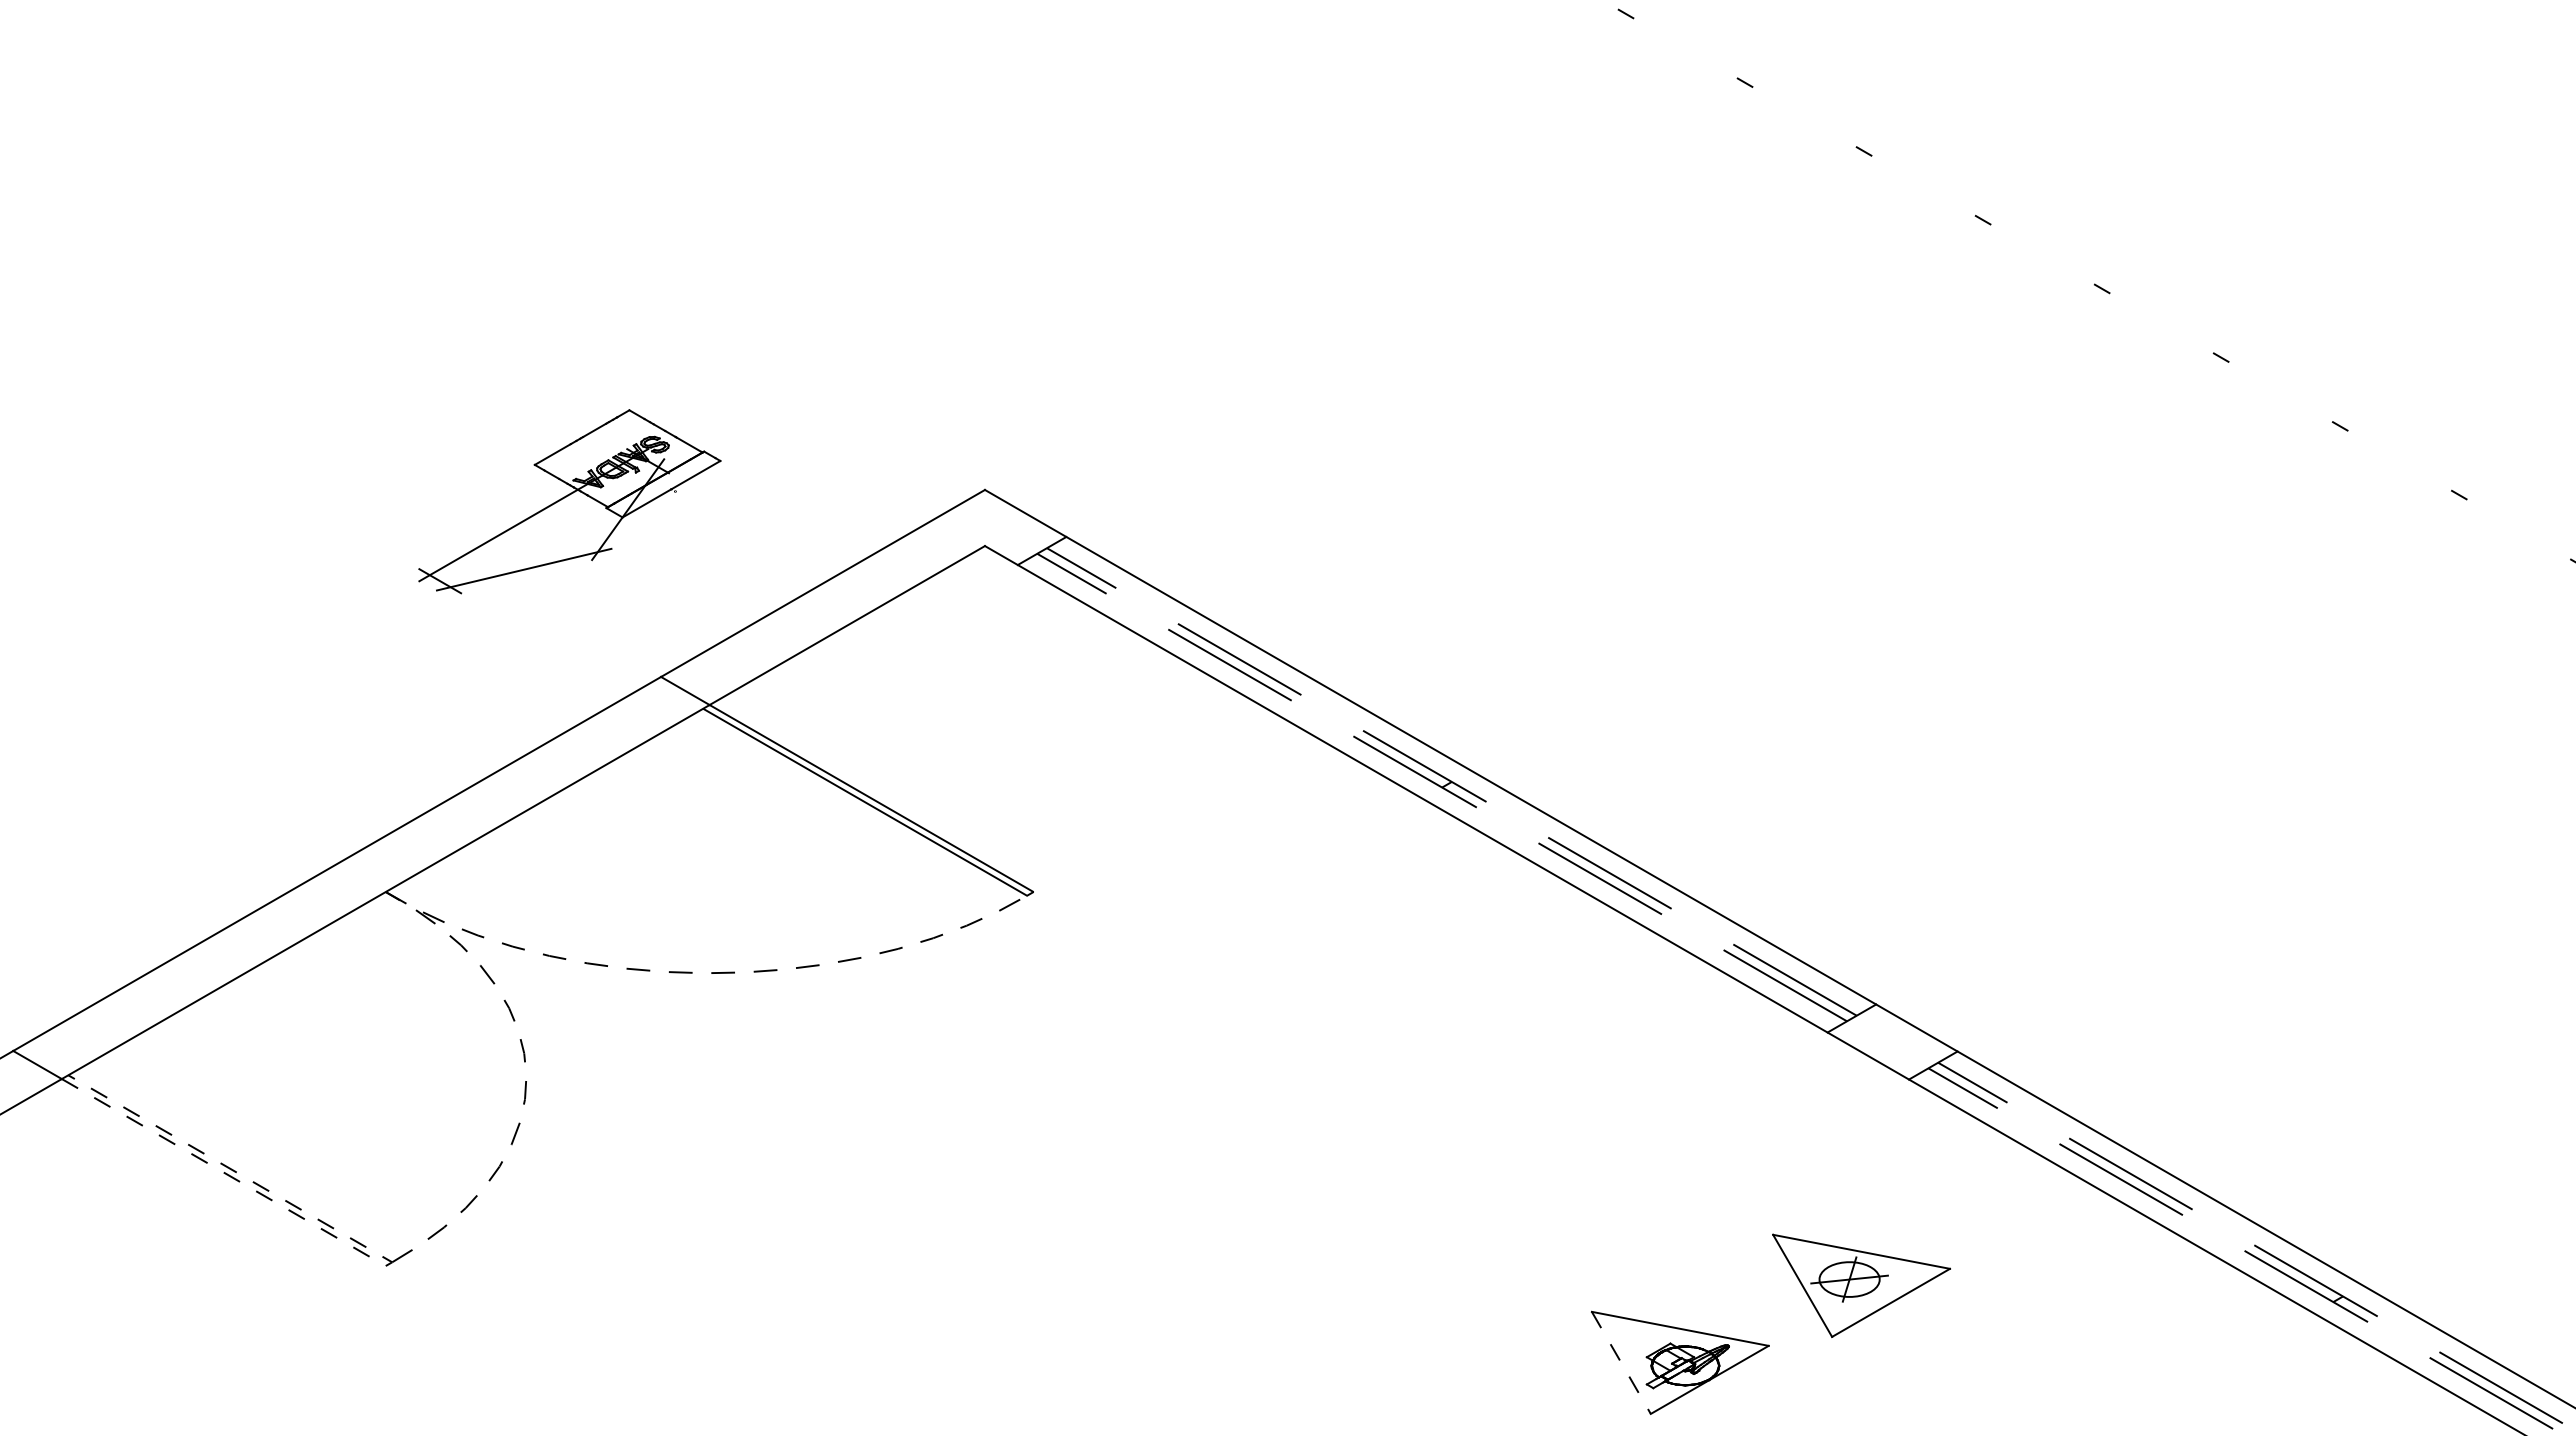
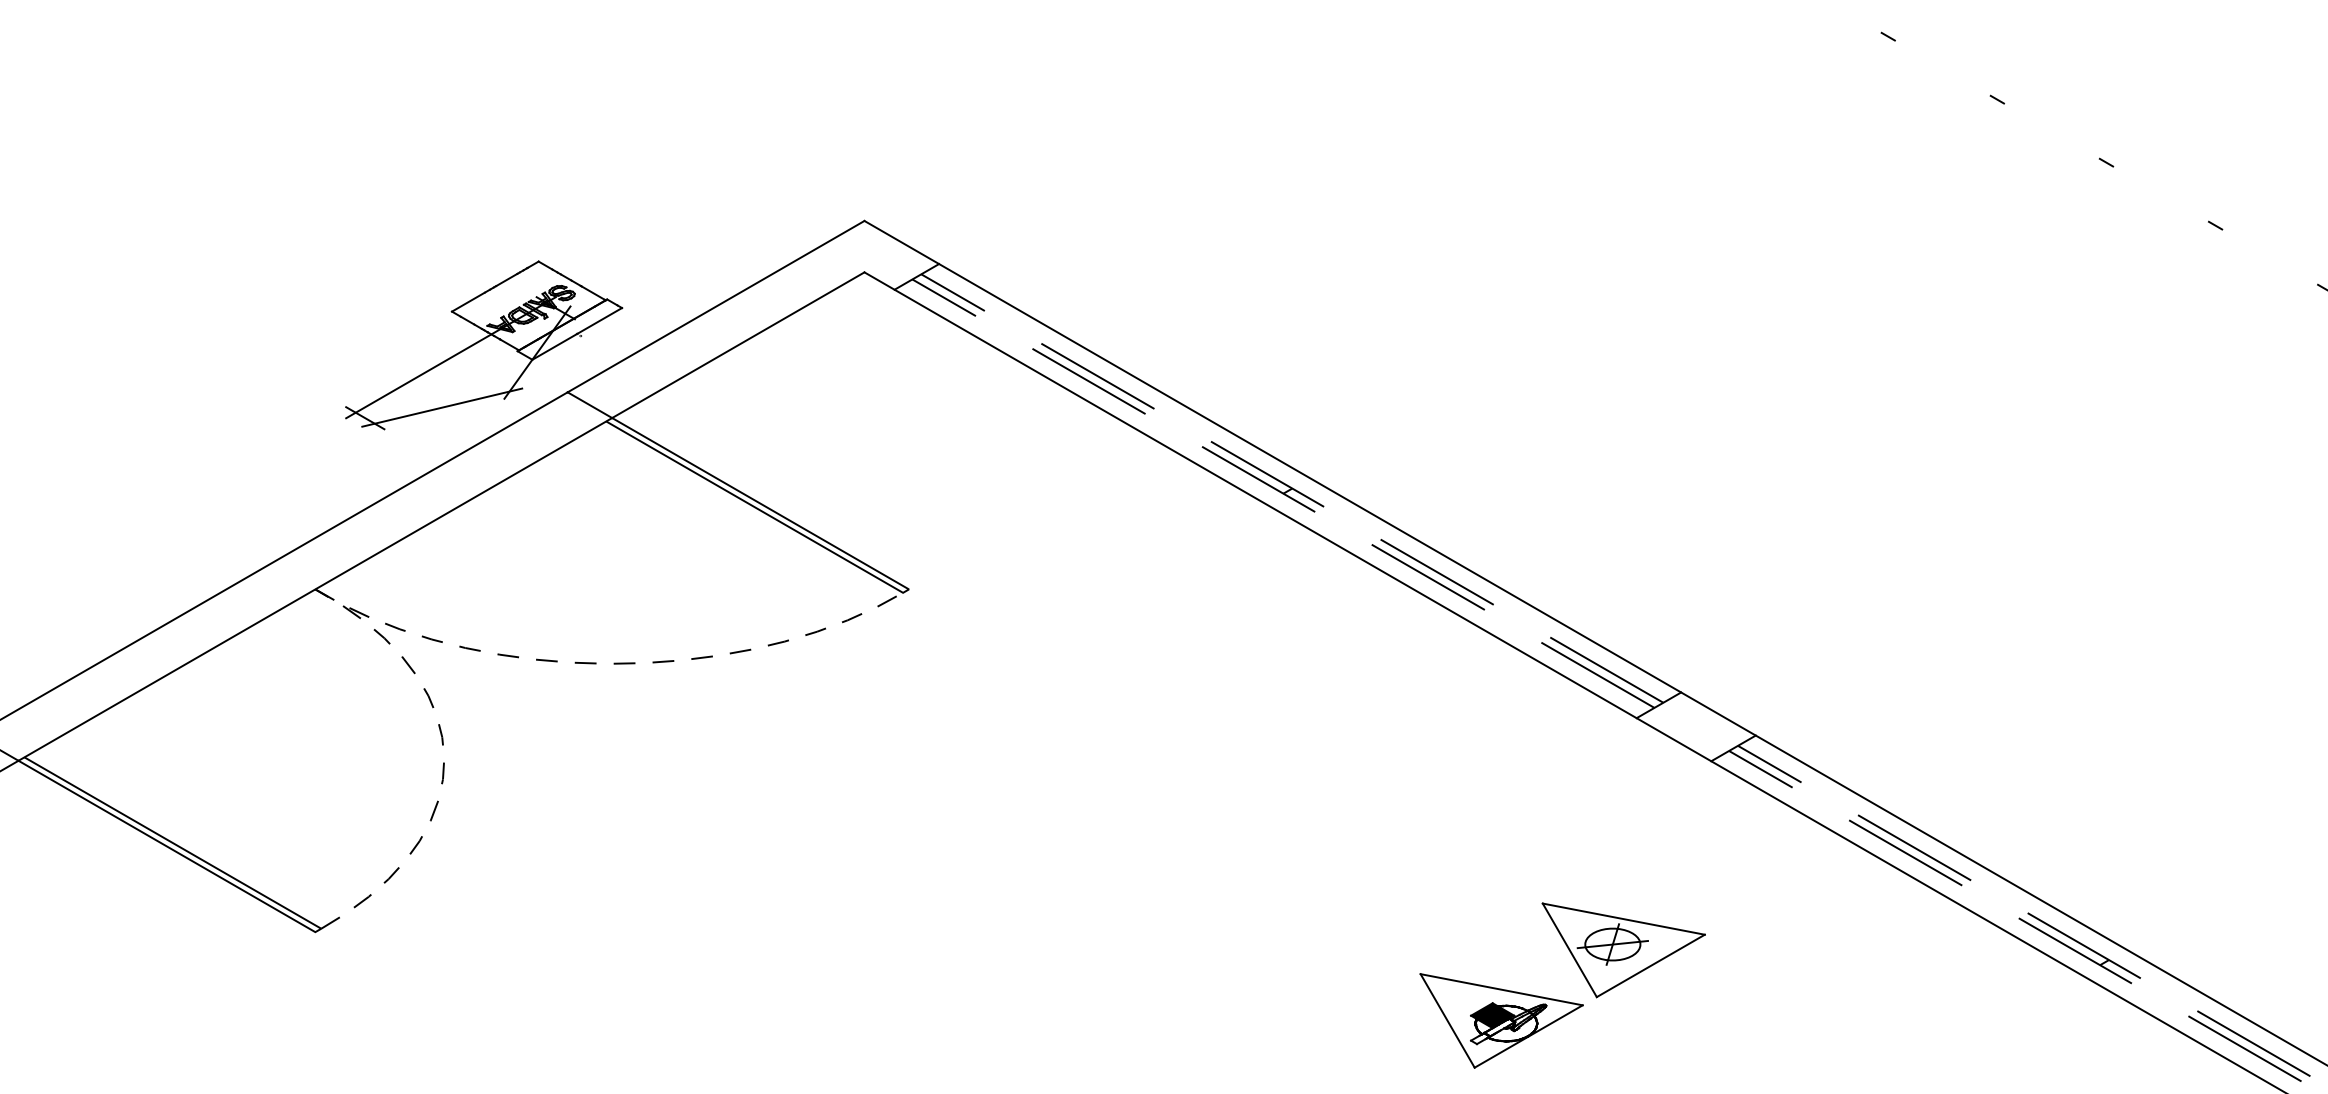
part: (569, 501) -> (483, 345), moved
line: (389, 1264) -> (318, 930), dashed -> solid
part: (1861, 1285) -> (1623, 949), moved
fill: (1670, 1356) -> (1492, 1015), added
line: (1621, 1362) -> (1447, 1020), dashed -> solid

